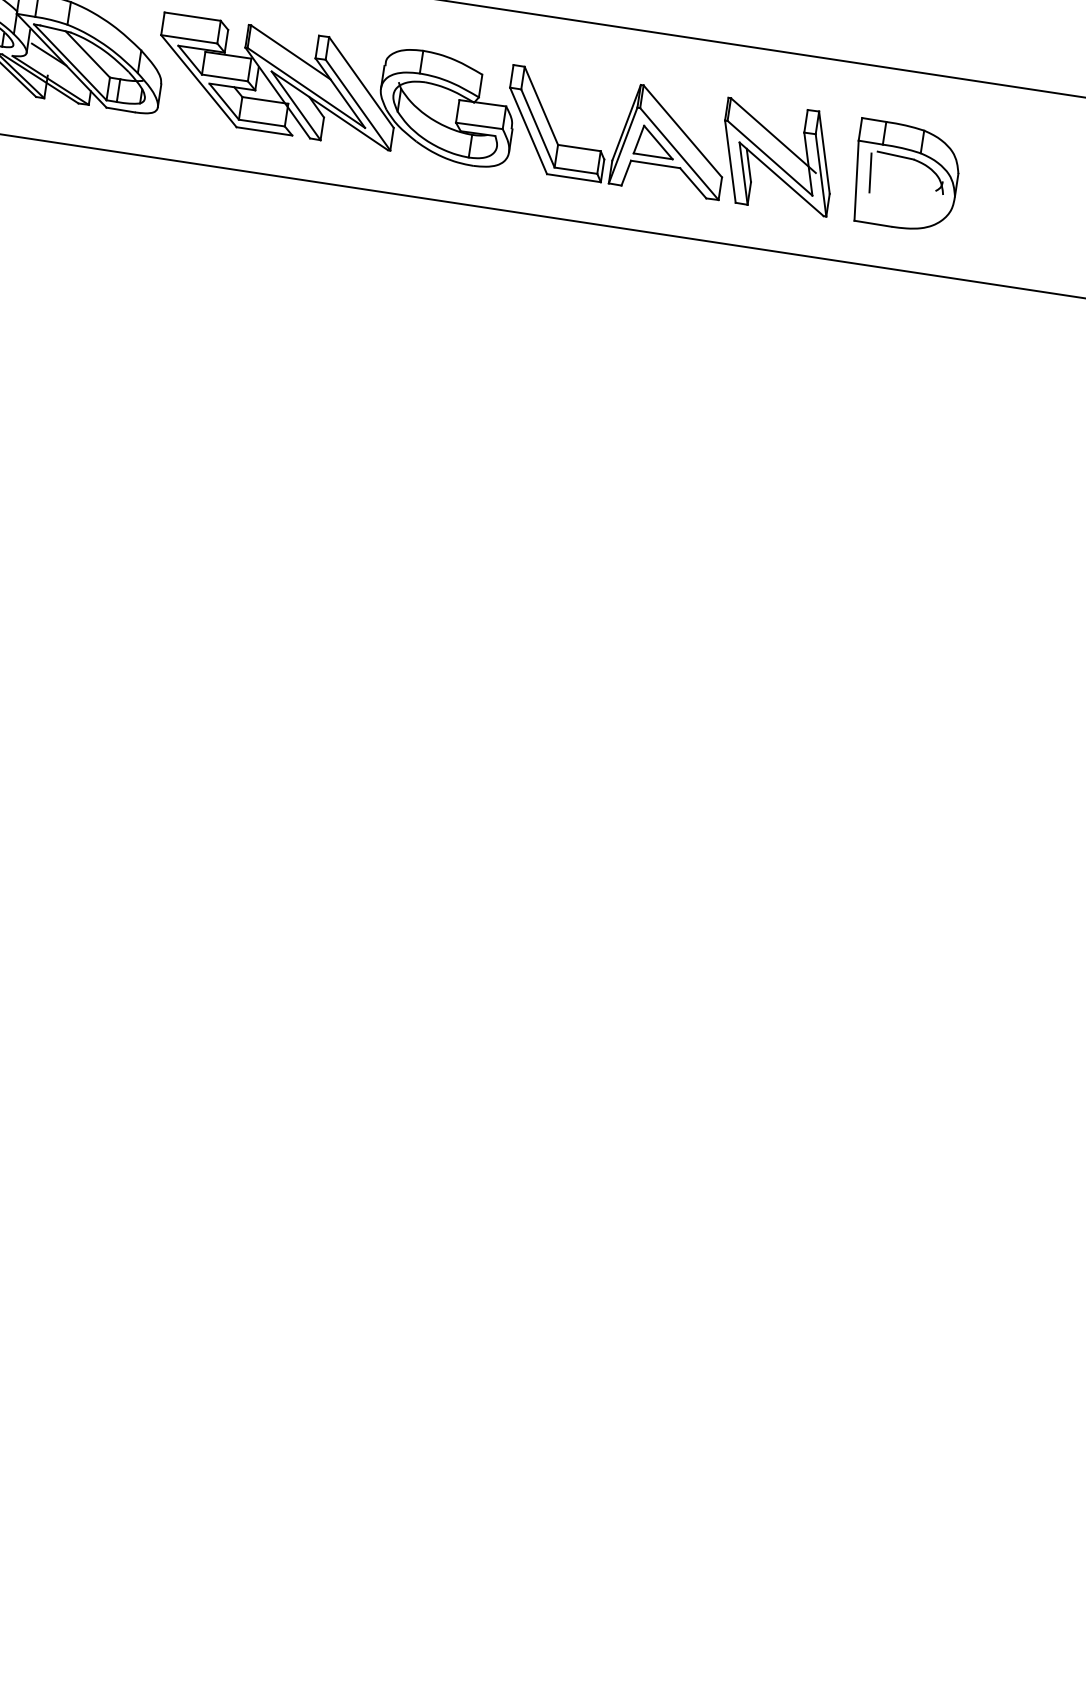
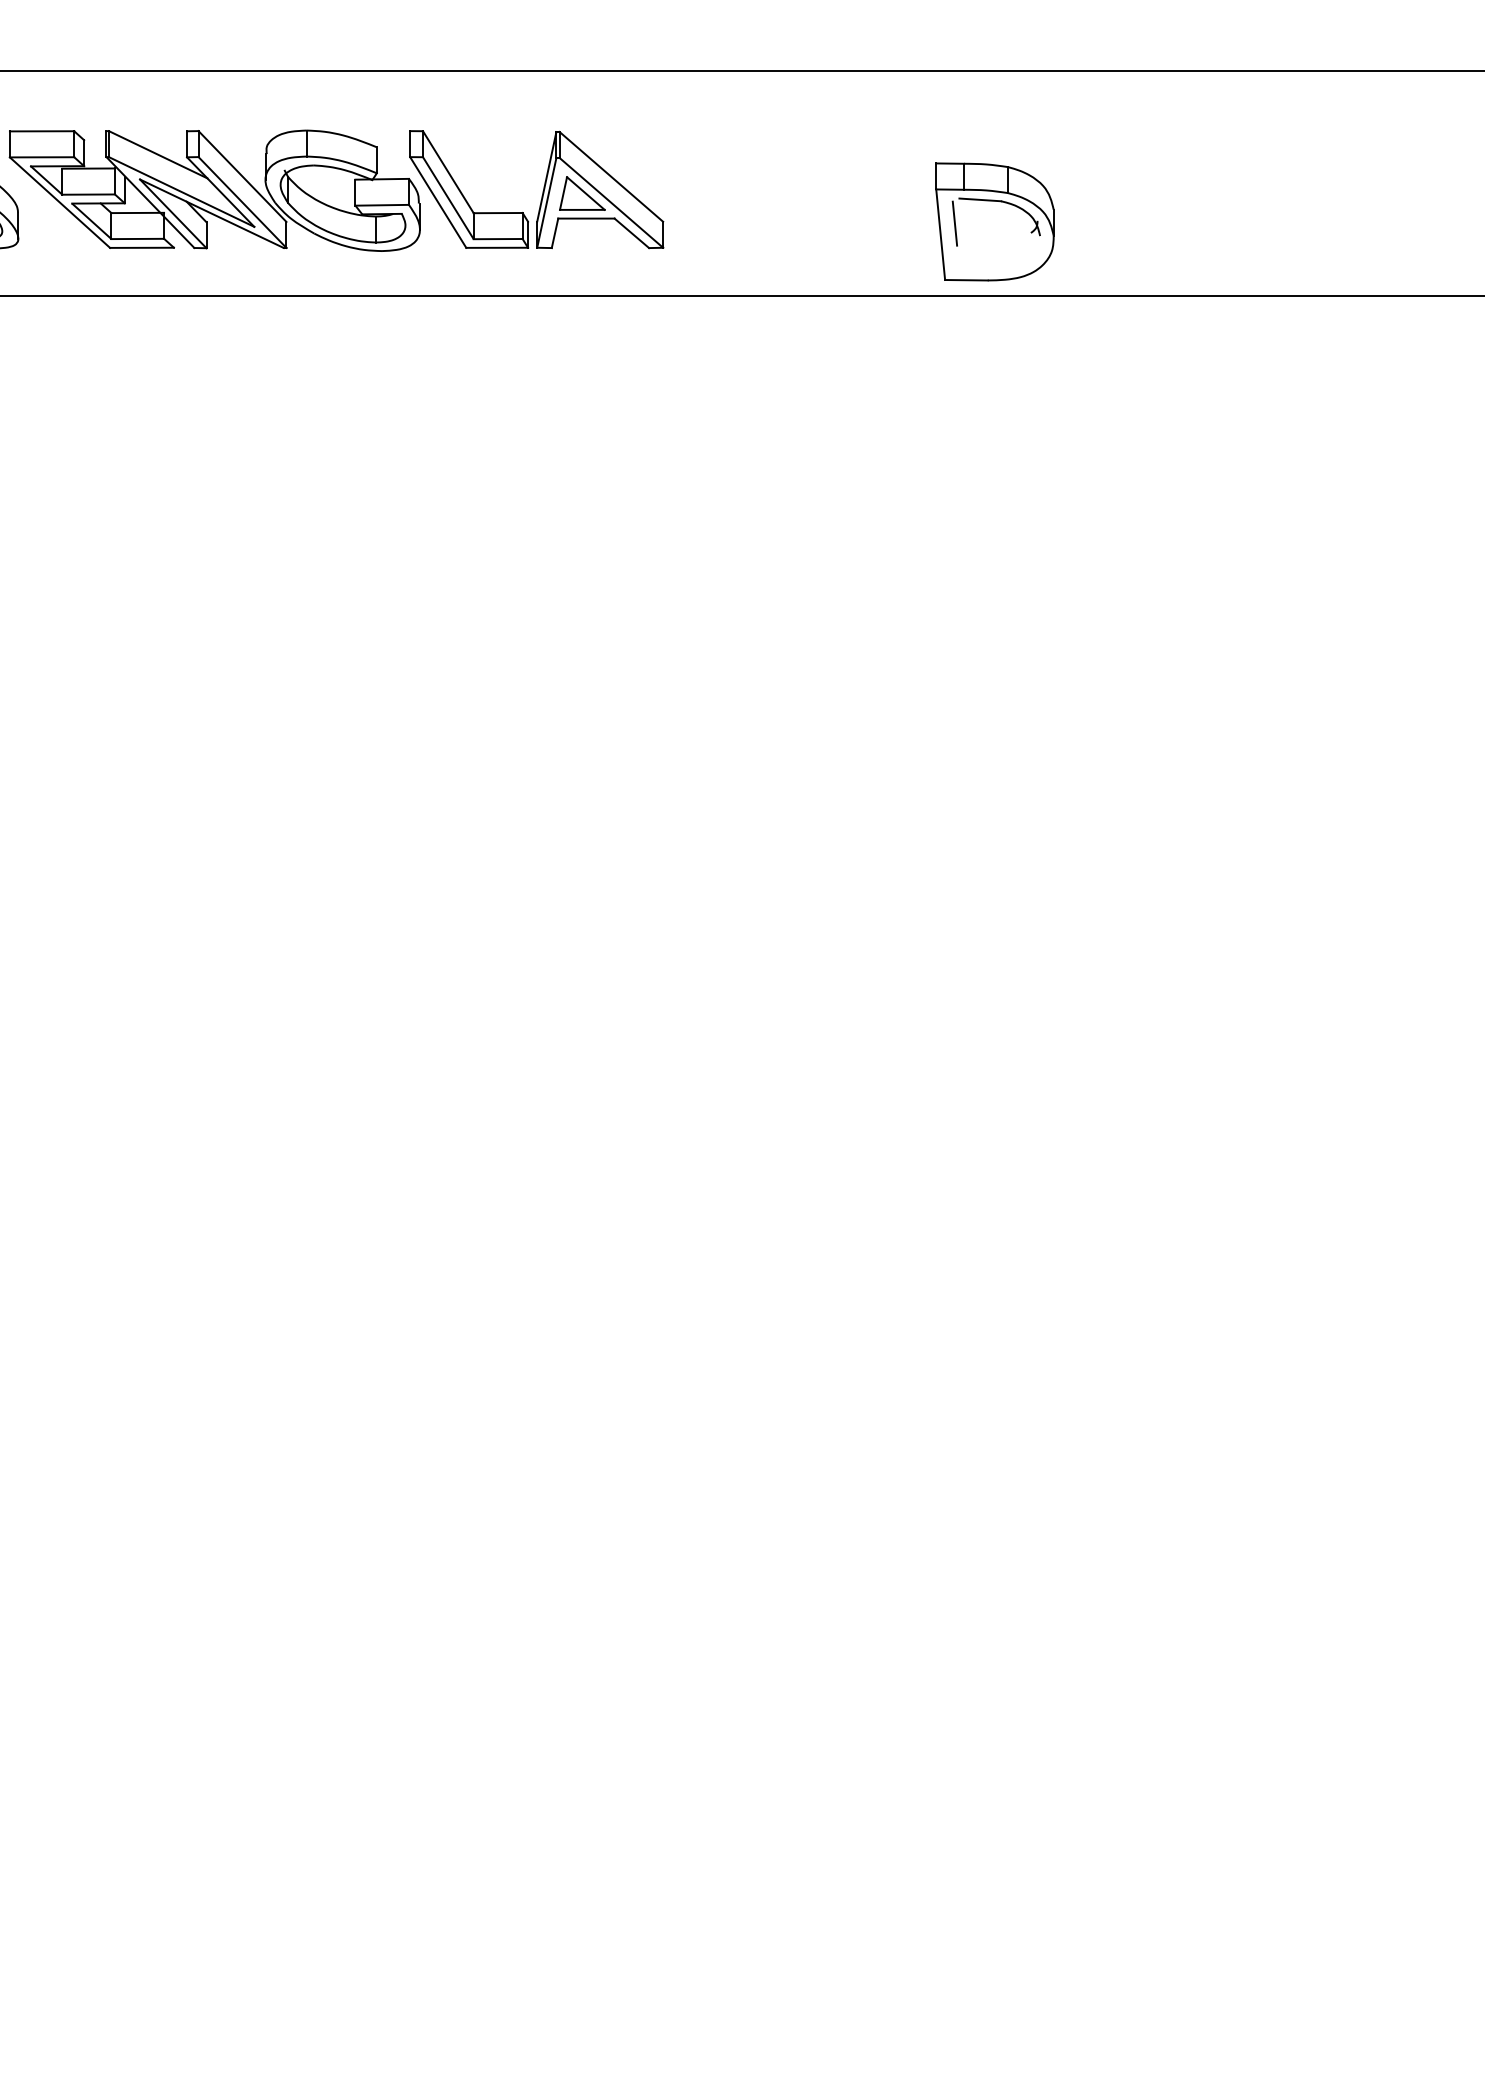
part: (777, 156) -> (721, 189), removed
part: (905, 176) -> (994, 221), moved

